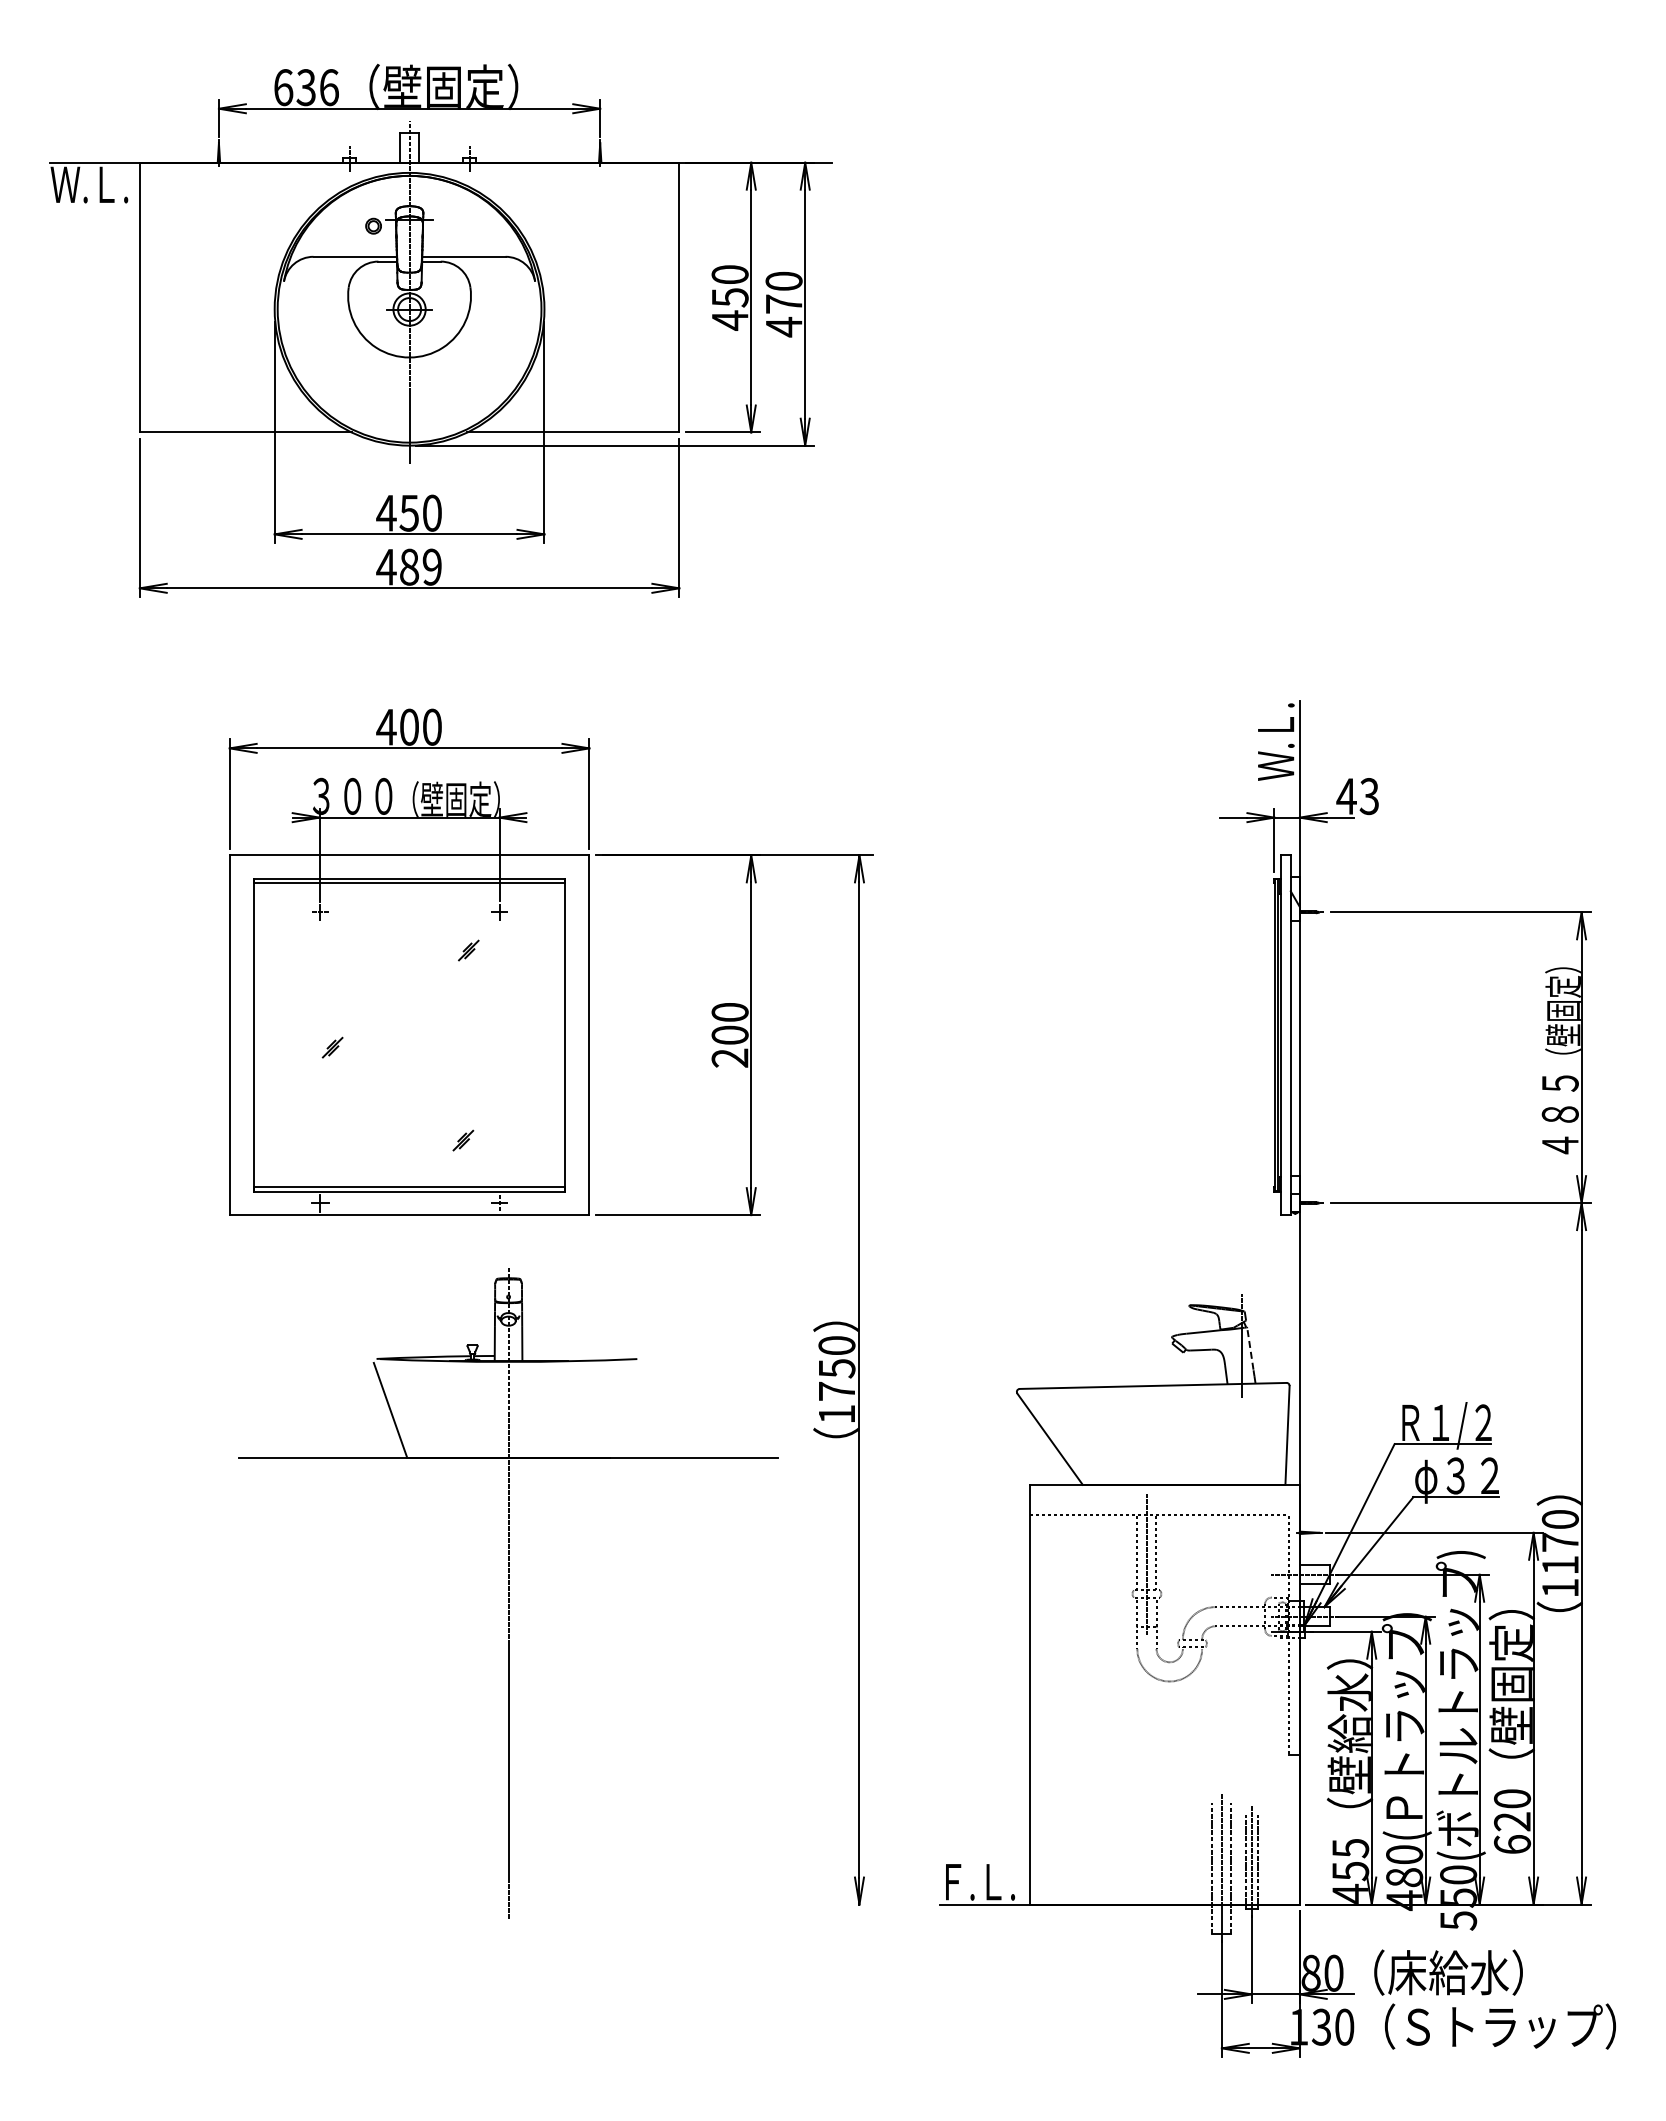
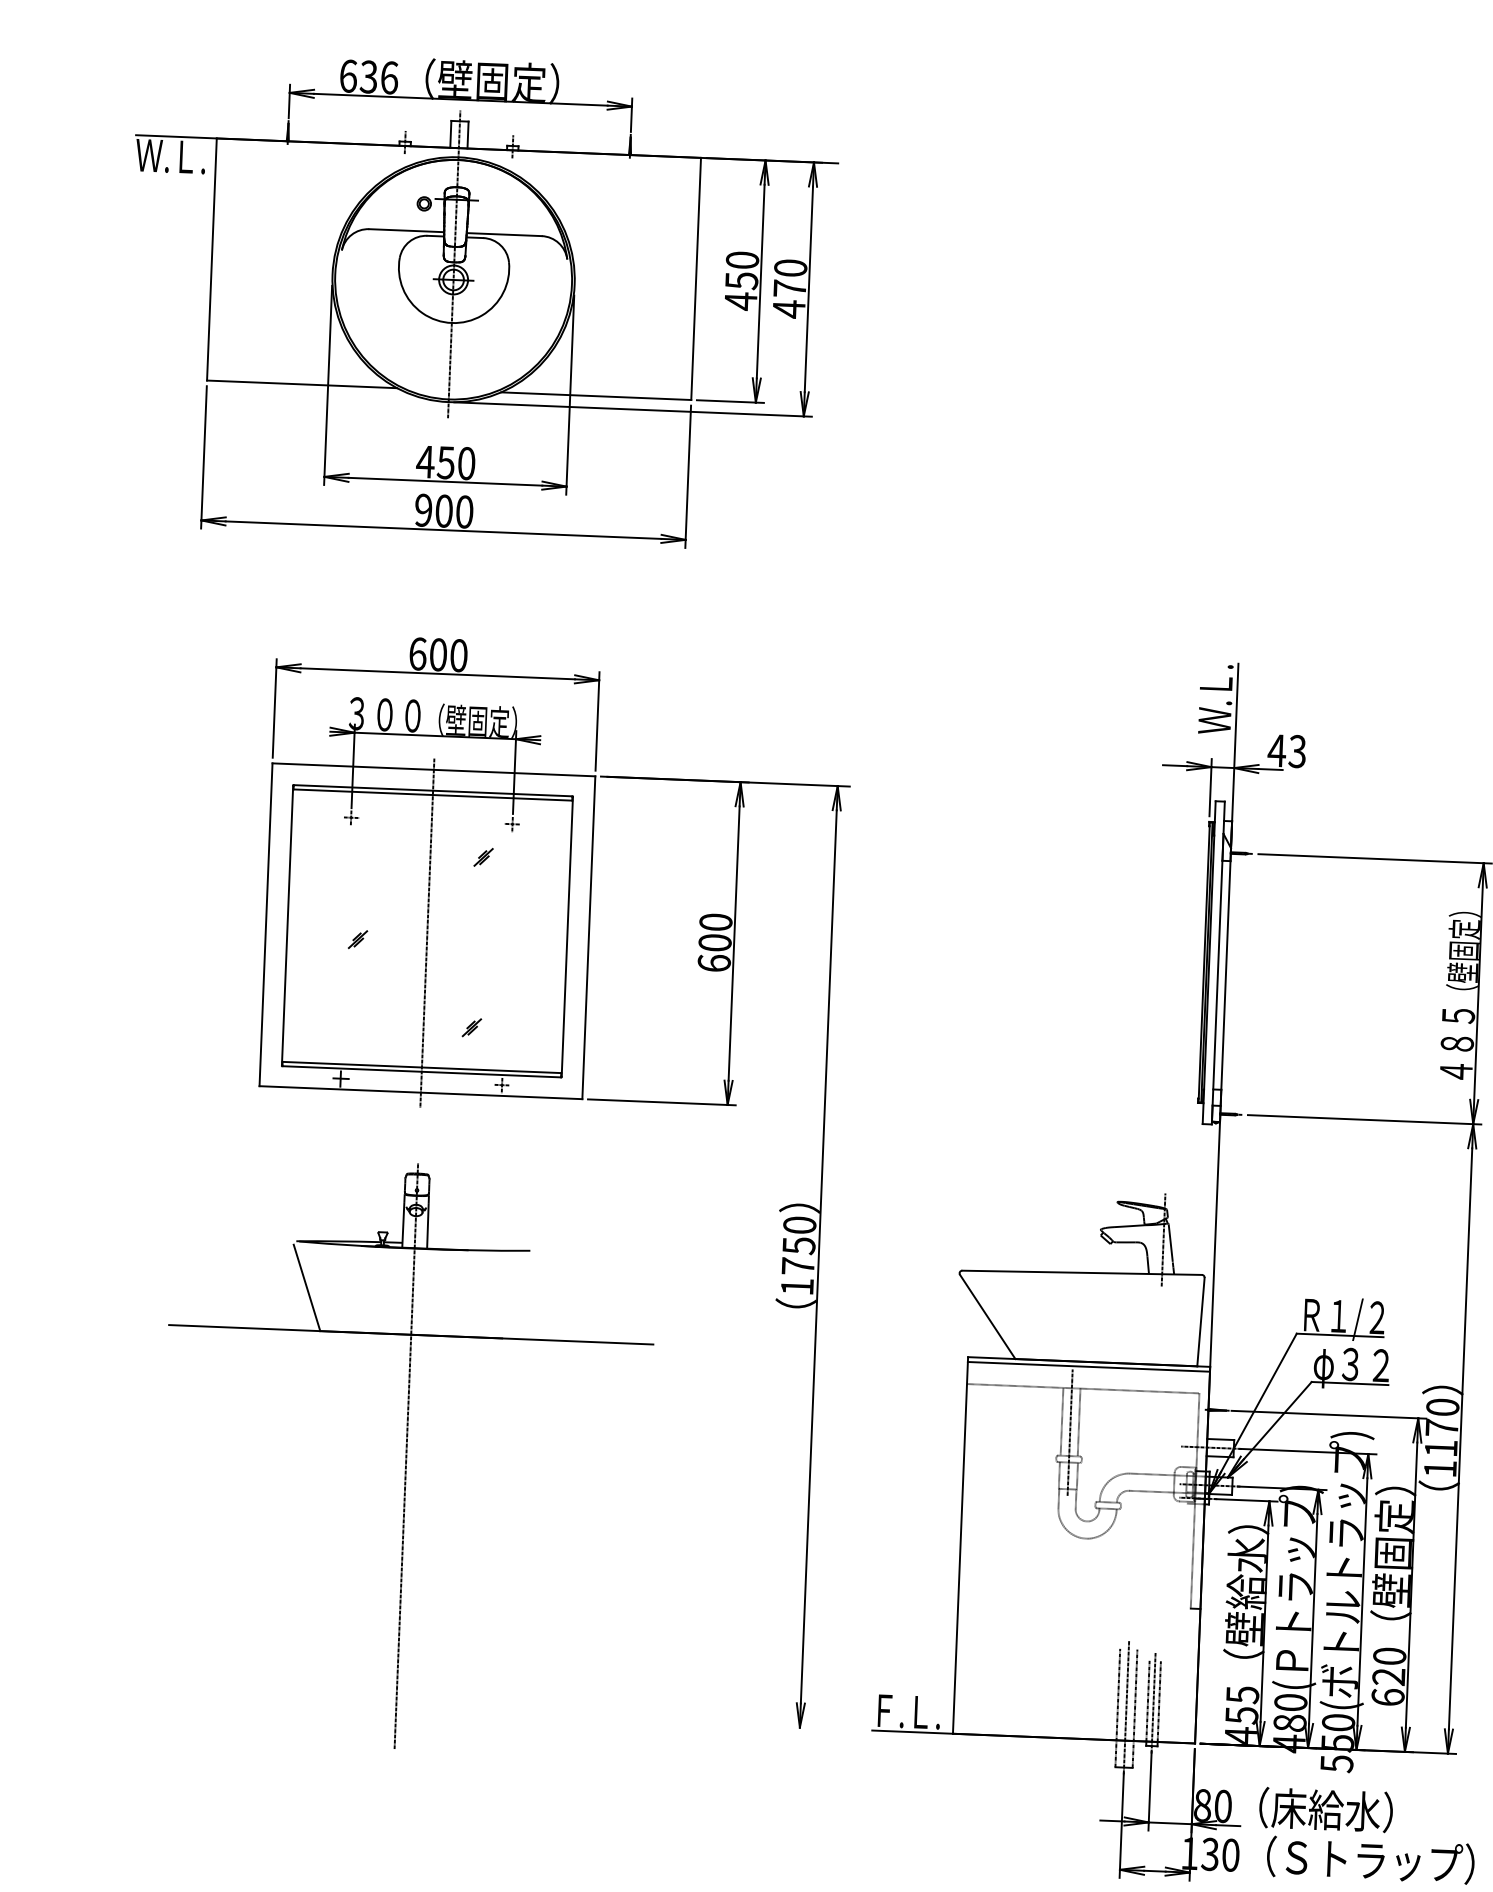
text: (408, 566) -> (443, 510), 489 -> 900
text: (386, 726) -> (417, 653), 400 -> 600
line: (409, 1037) -> (427, 933), added
text: (729, 1057) -> (713, 962), 200 -> 600
line: (1250, 1349) -> (1170, 1243), dashed -> solid
line: (1164, 1490) -> (1088, 1367), added
part: (508, 1593) -> (406, 1456), moved

